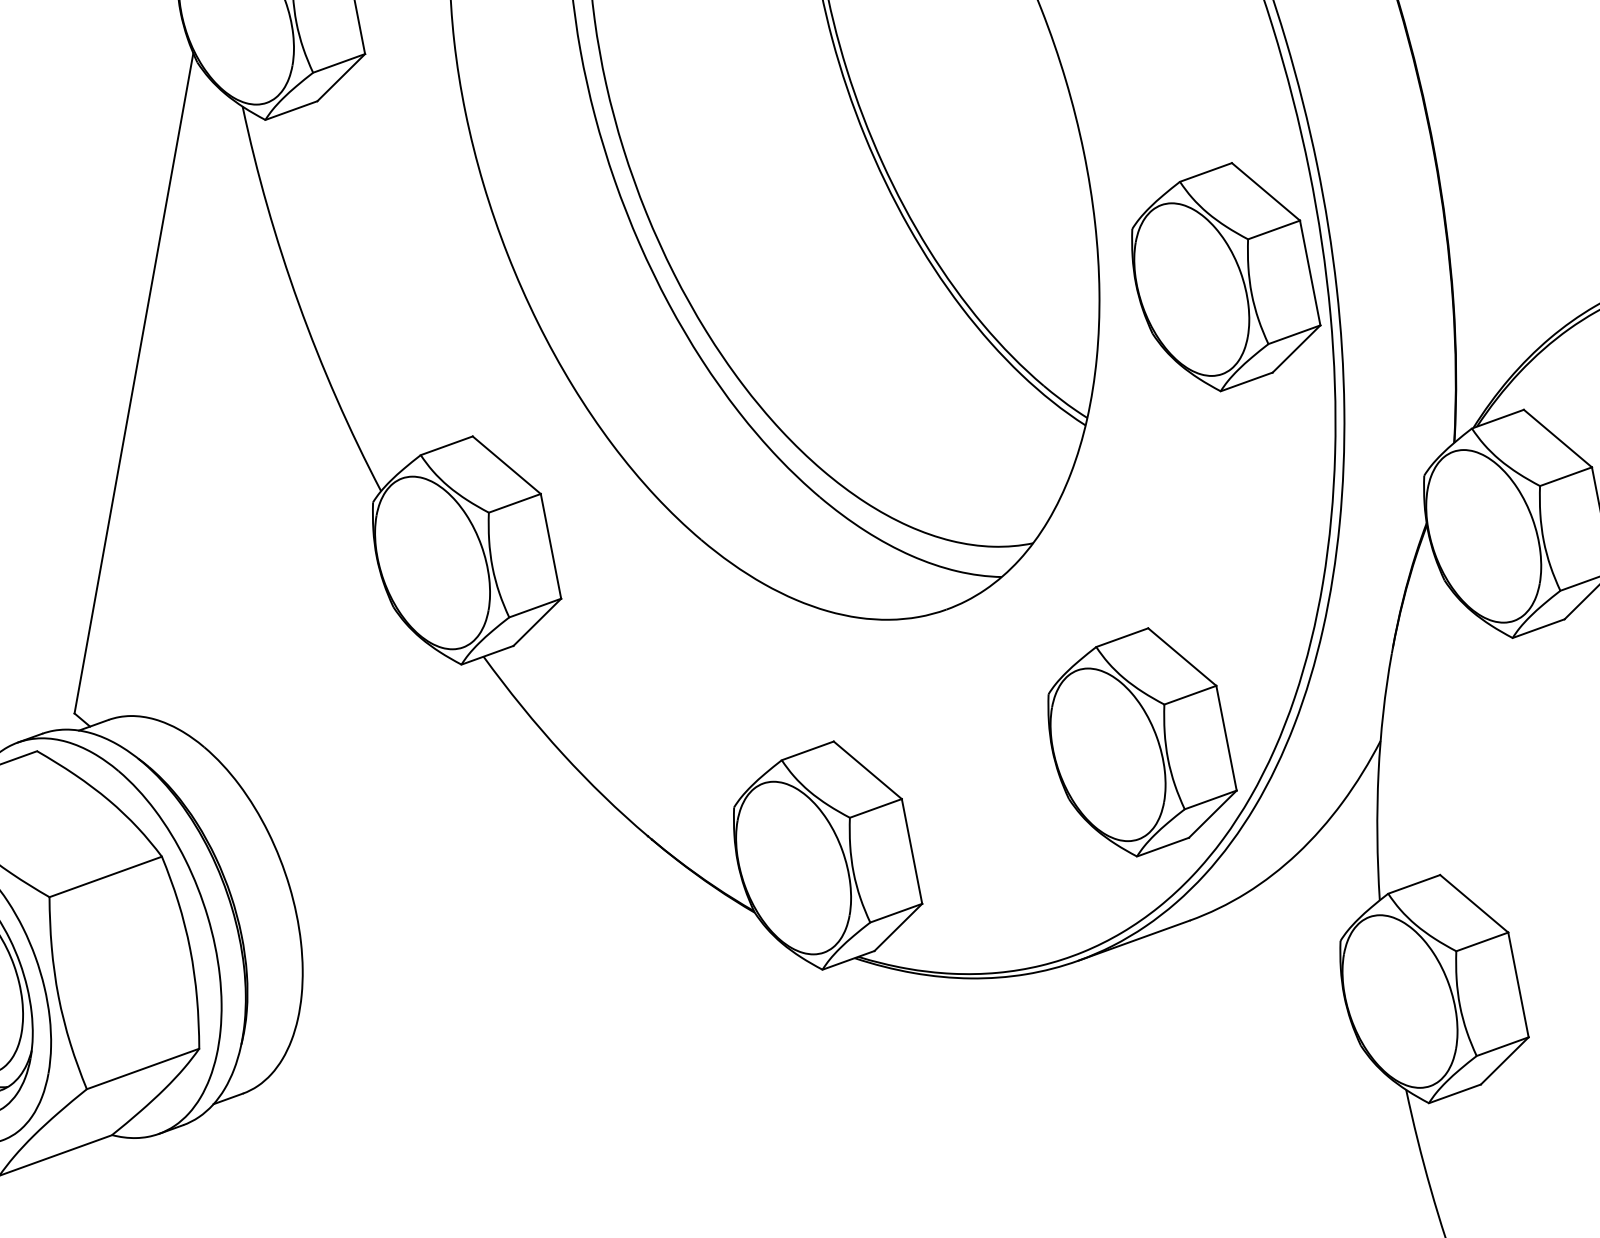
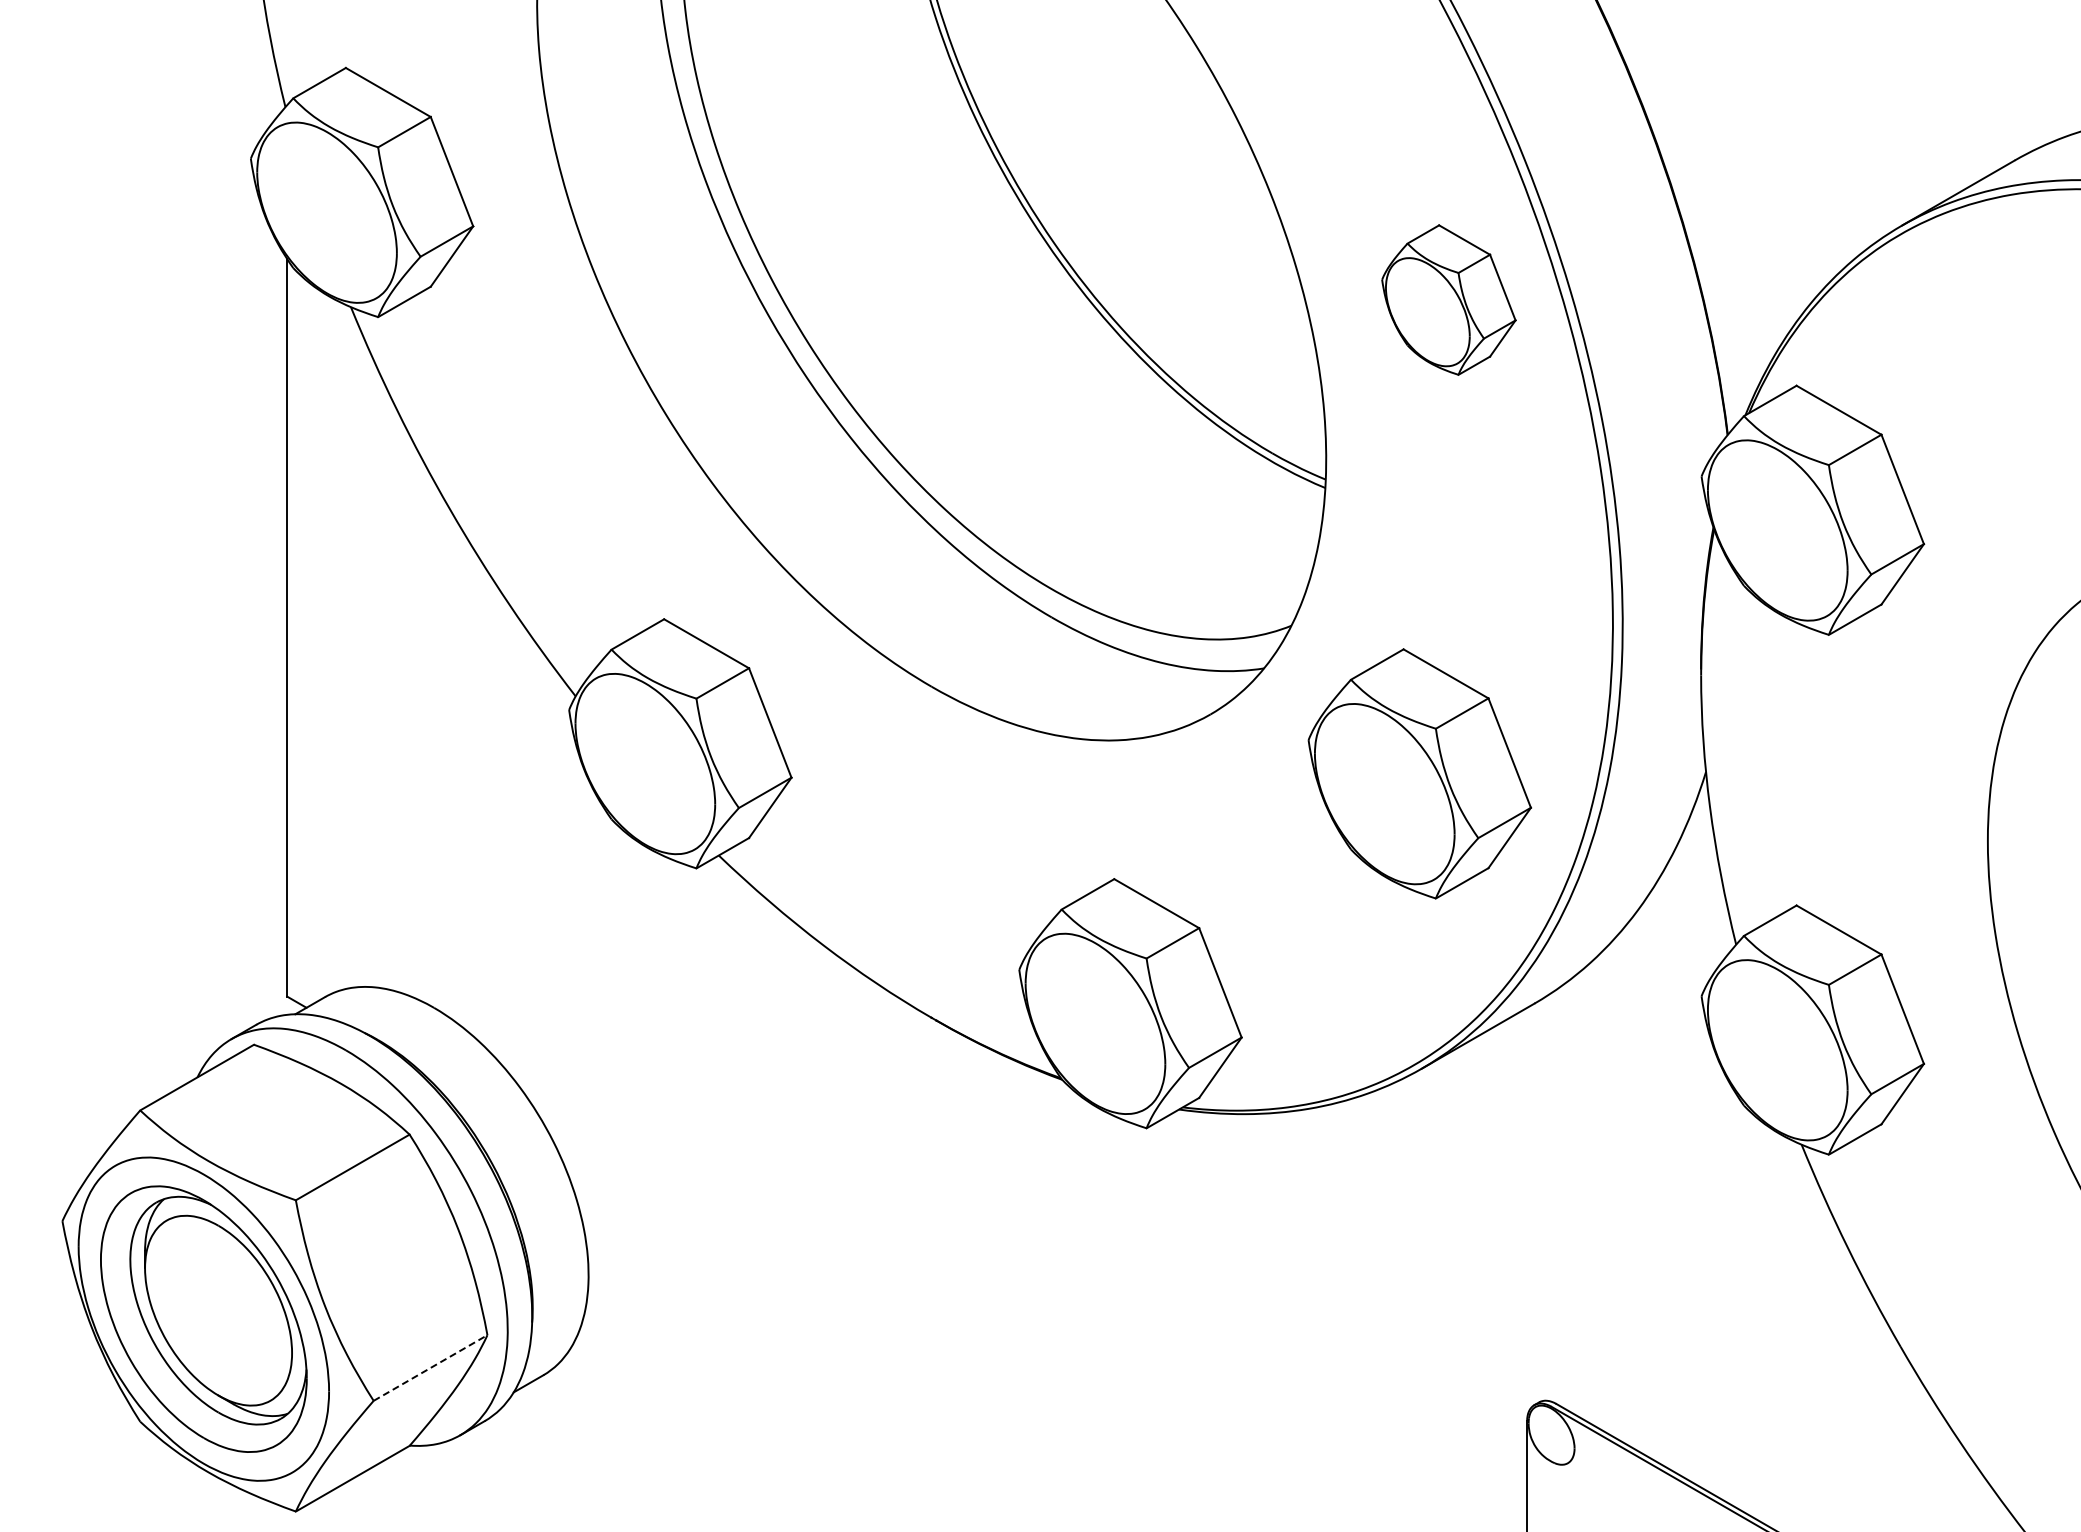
part: (1226, 276) -> (1448, 299), size x0.6
part: (1142, 741) -> (1419, 773), moved
line: (142, 1069) -> (430, 1368), solid -> dashed

